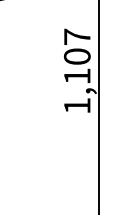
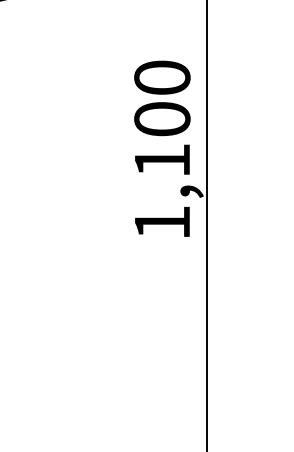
text: (76, 36) -> (160, 76), 1,107 -> 1,100

